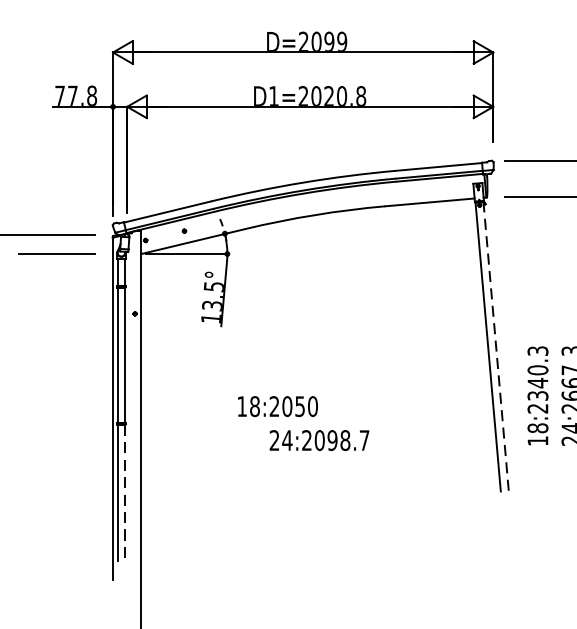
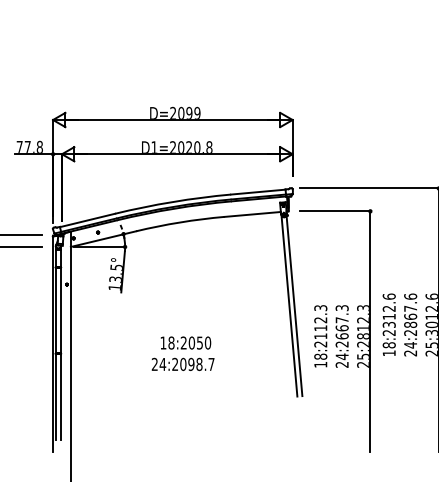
line: (496, 345) -> (294, 304), dashed -> solid
text: (537, 383) -> (320, 328), 18:2340.3 -> 18:2112.3
text: (277, 405) -> (185, 342), moved
line: (124, 492) -> (60, 397), dashed -> solid

